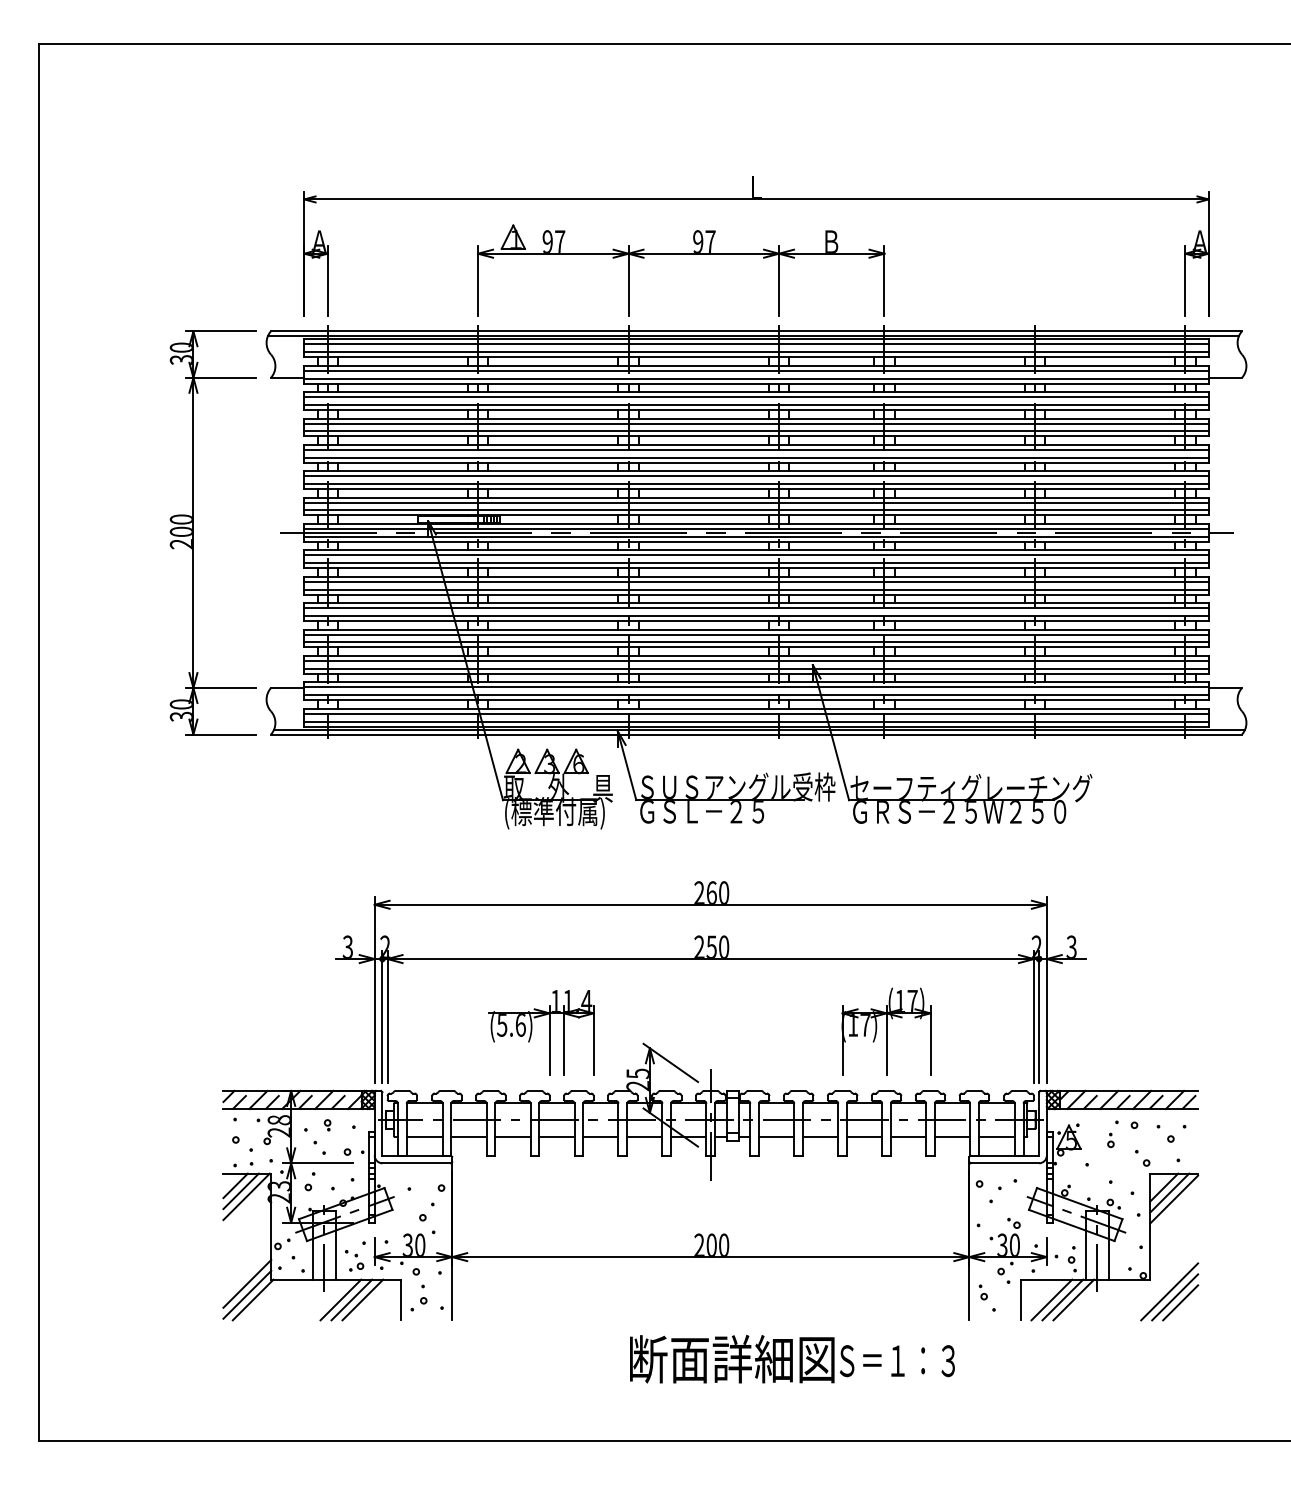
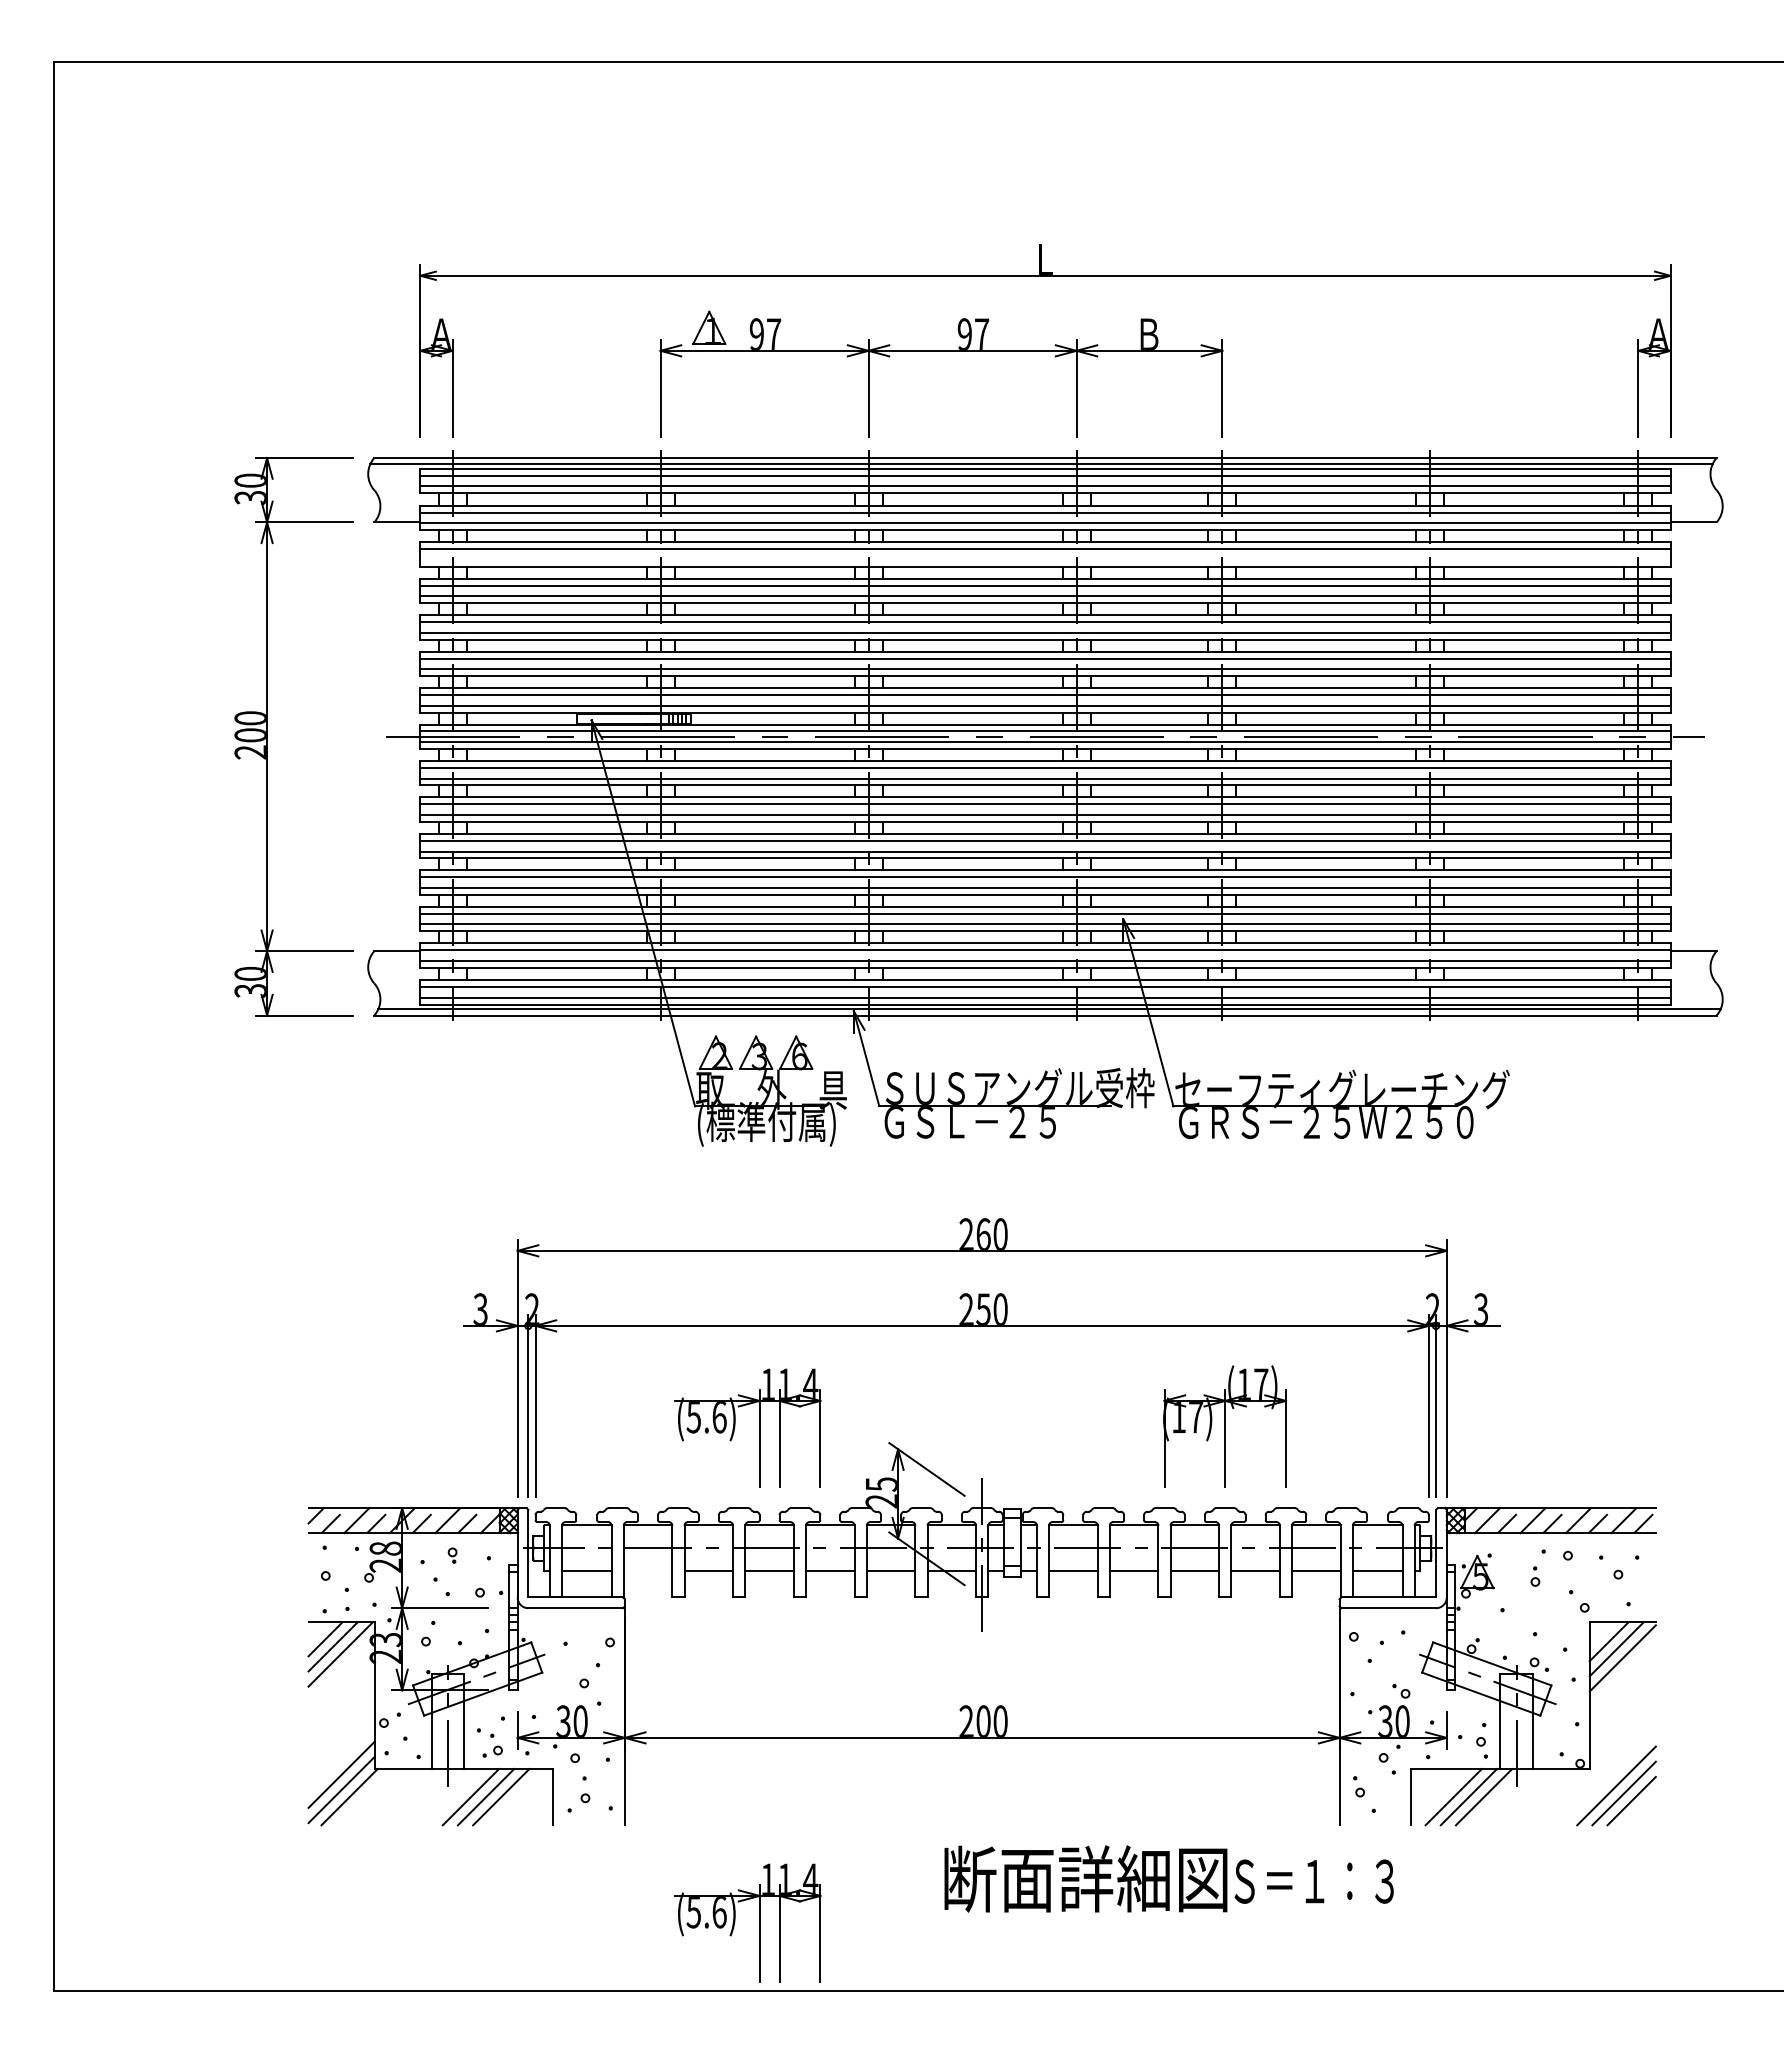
line: (756, 404) -> (1045, 559), removed
line: (468, 1136) -> (647, 1571), removed
text: (791, 1358) -> (1168, 1878), moved
part: (532, 1390) -> (735, 1922), added

